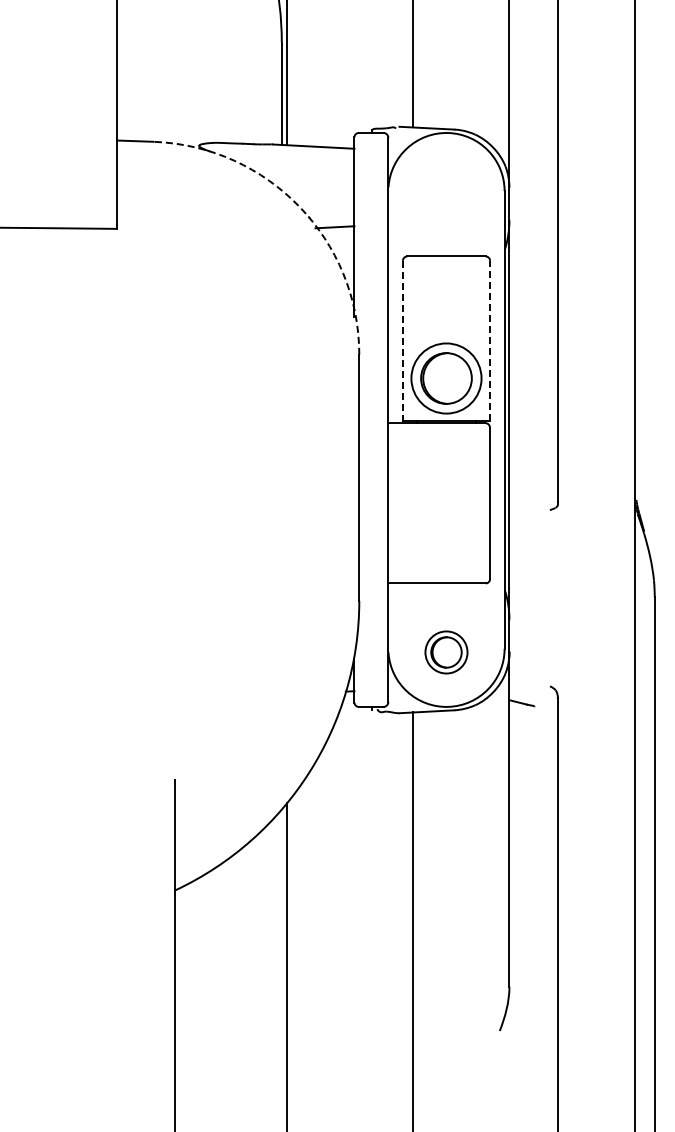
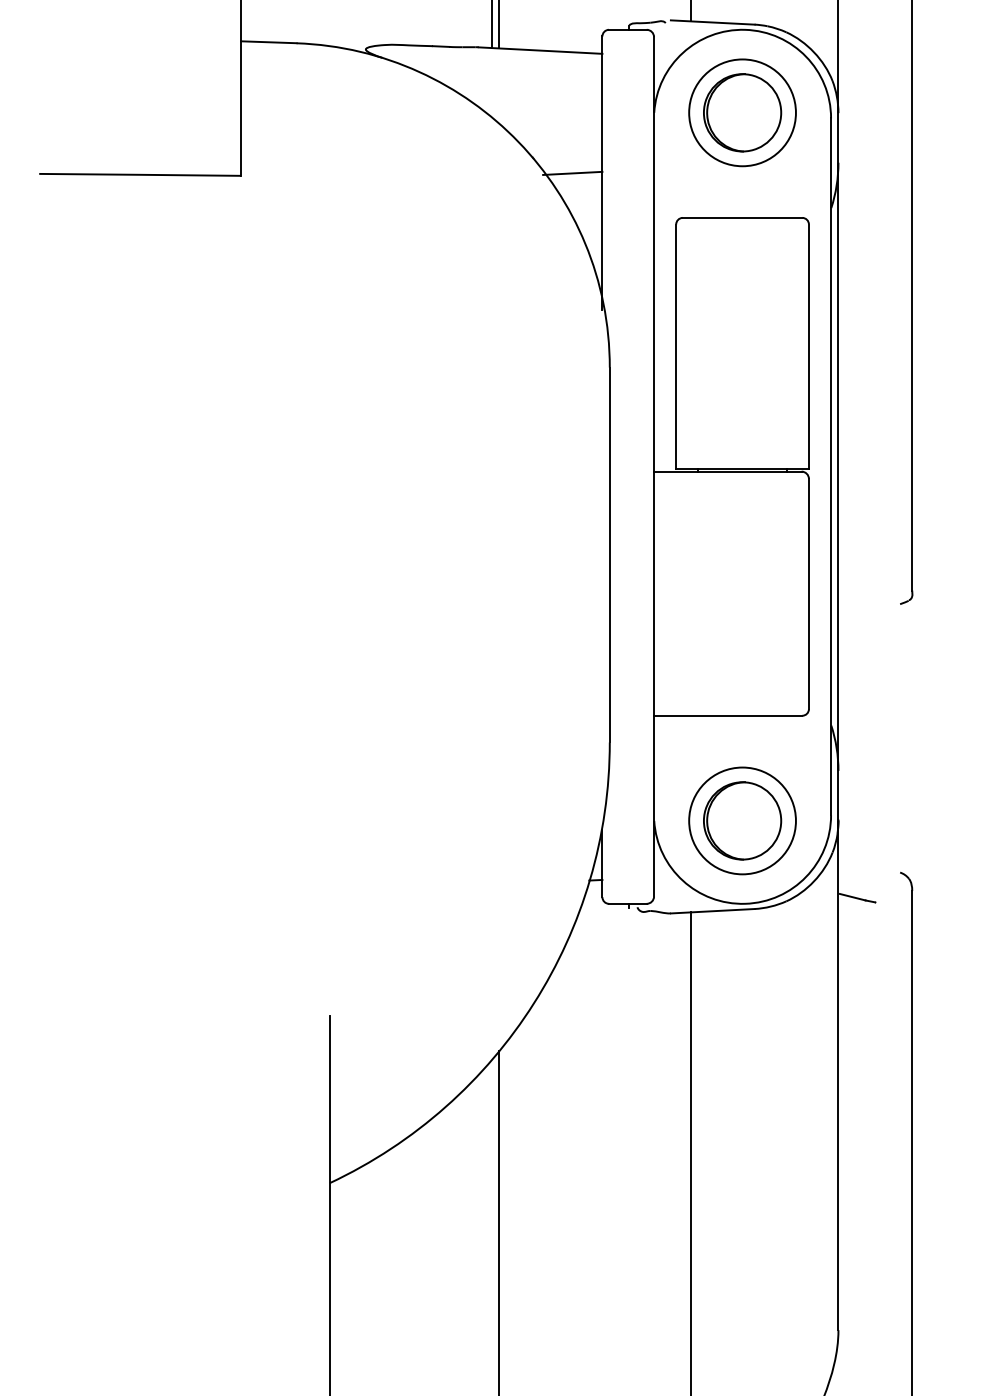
arc: (299, 206) -> (518, 141), dashed -> solid
line: (490, 340) -> (809, 345), dashed -> solid
line: (402, 341) -> (675, 347), dashed -> solid
part: (446, 378) -> (742, 112), moved
part: (446, 652) -> (742, 820), size x1.67

